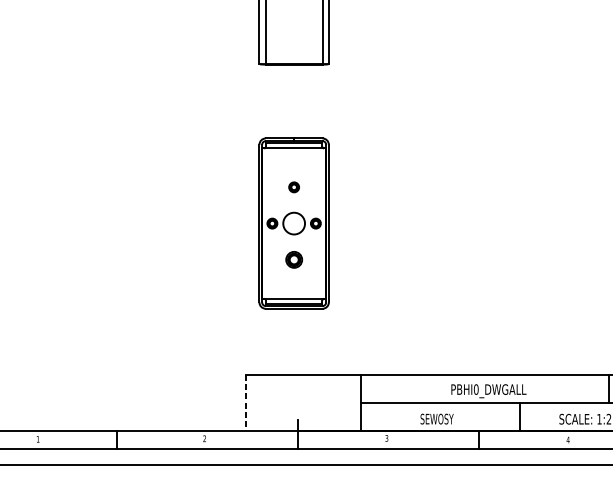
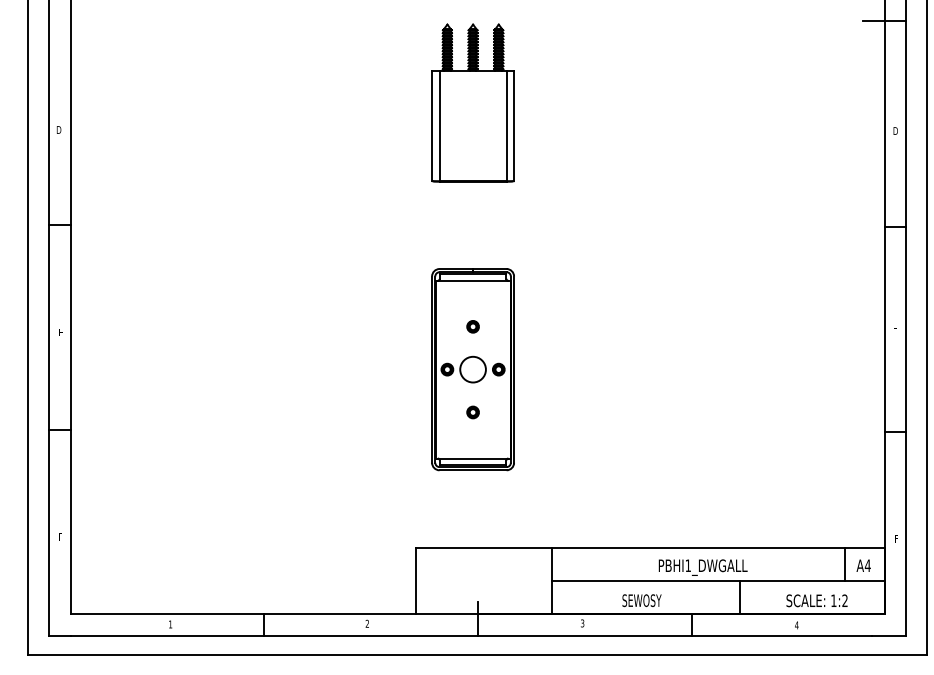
part: (293, 259) -> (472, 412), size x0.62
text: (476, 389) -> (688, 565), PBHI0_DWGALL -> PBHI1_DWGALL
line: (246, 402) -> (416, 581), dashed -> solid

